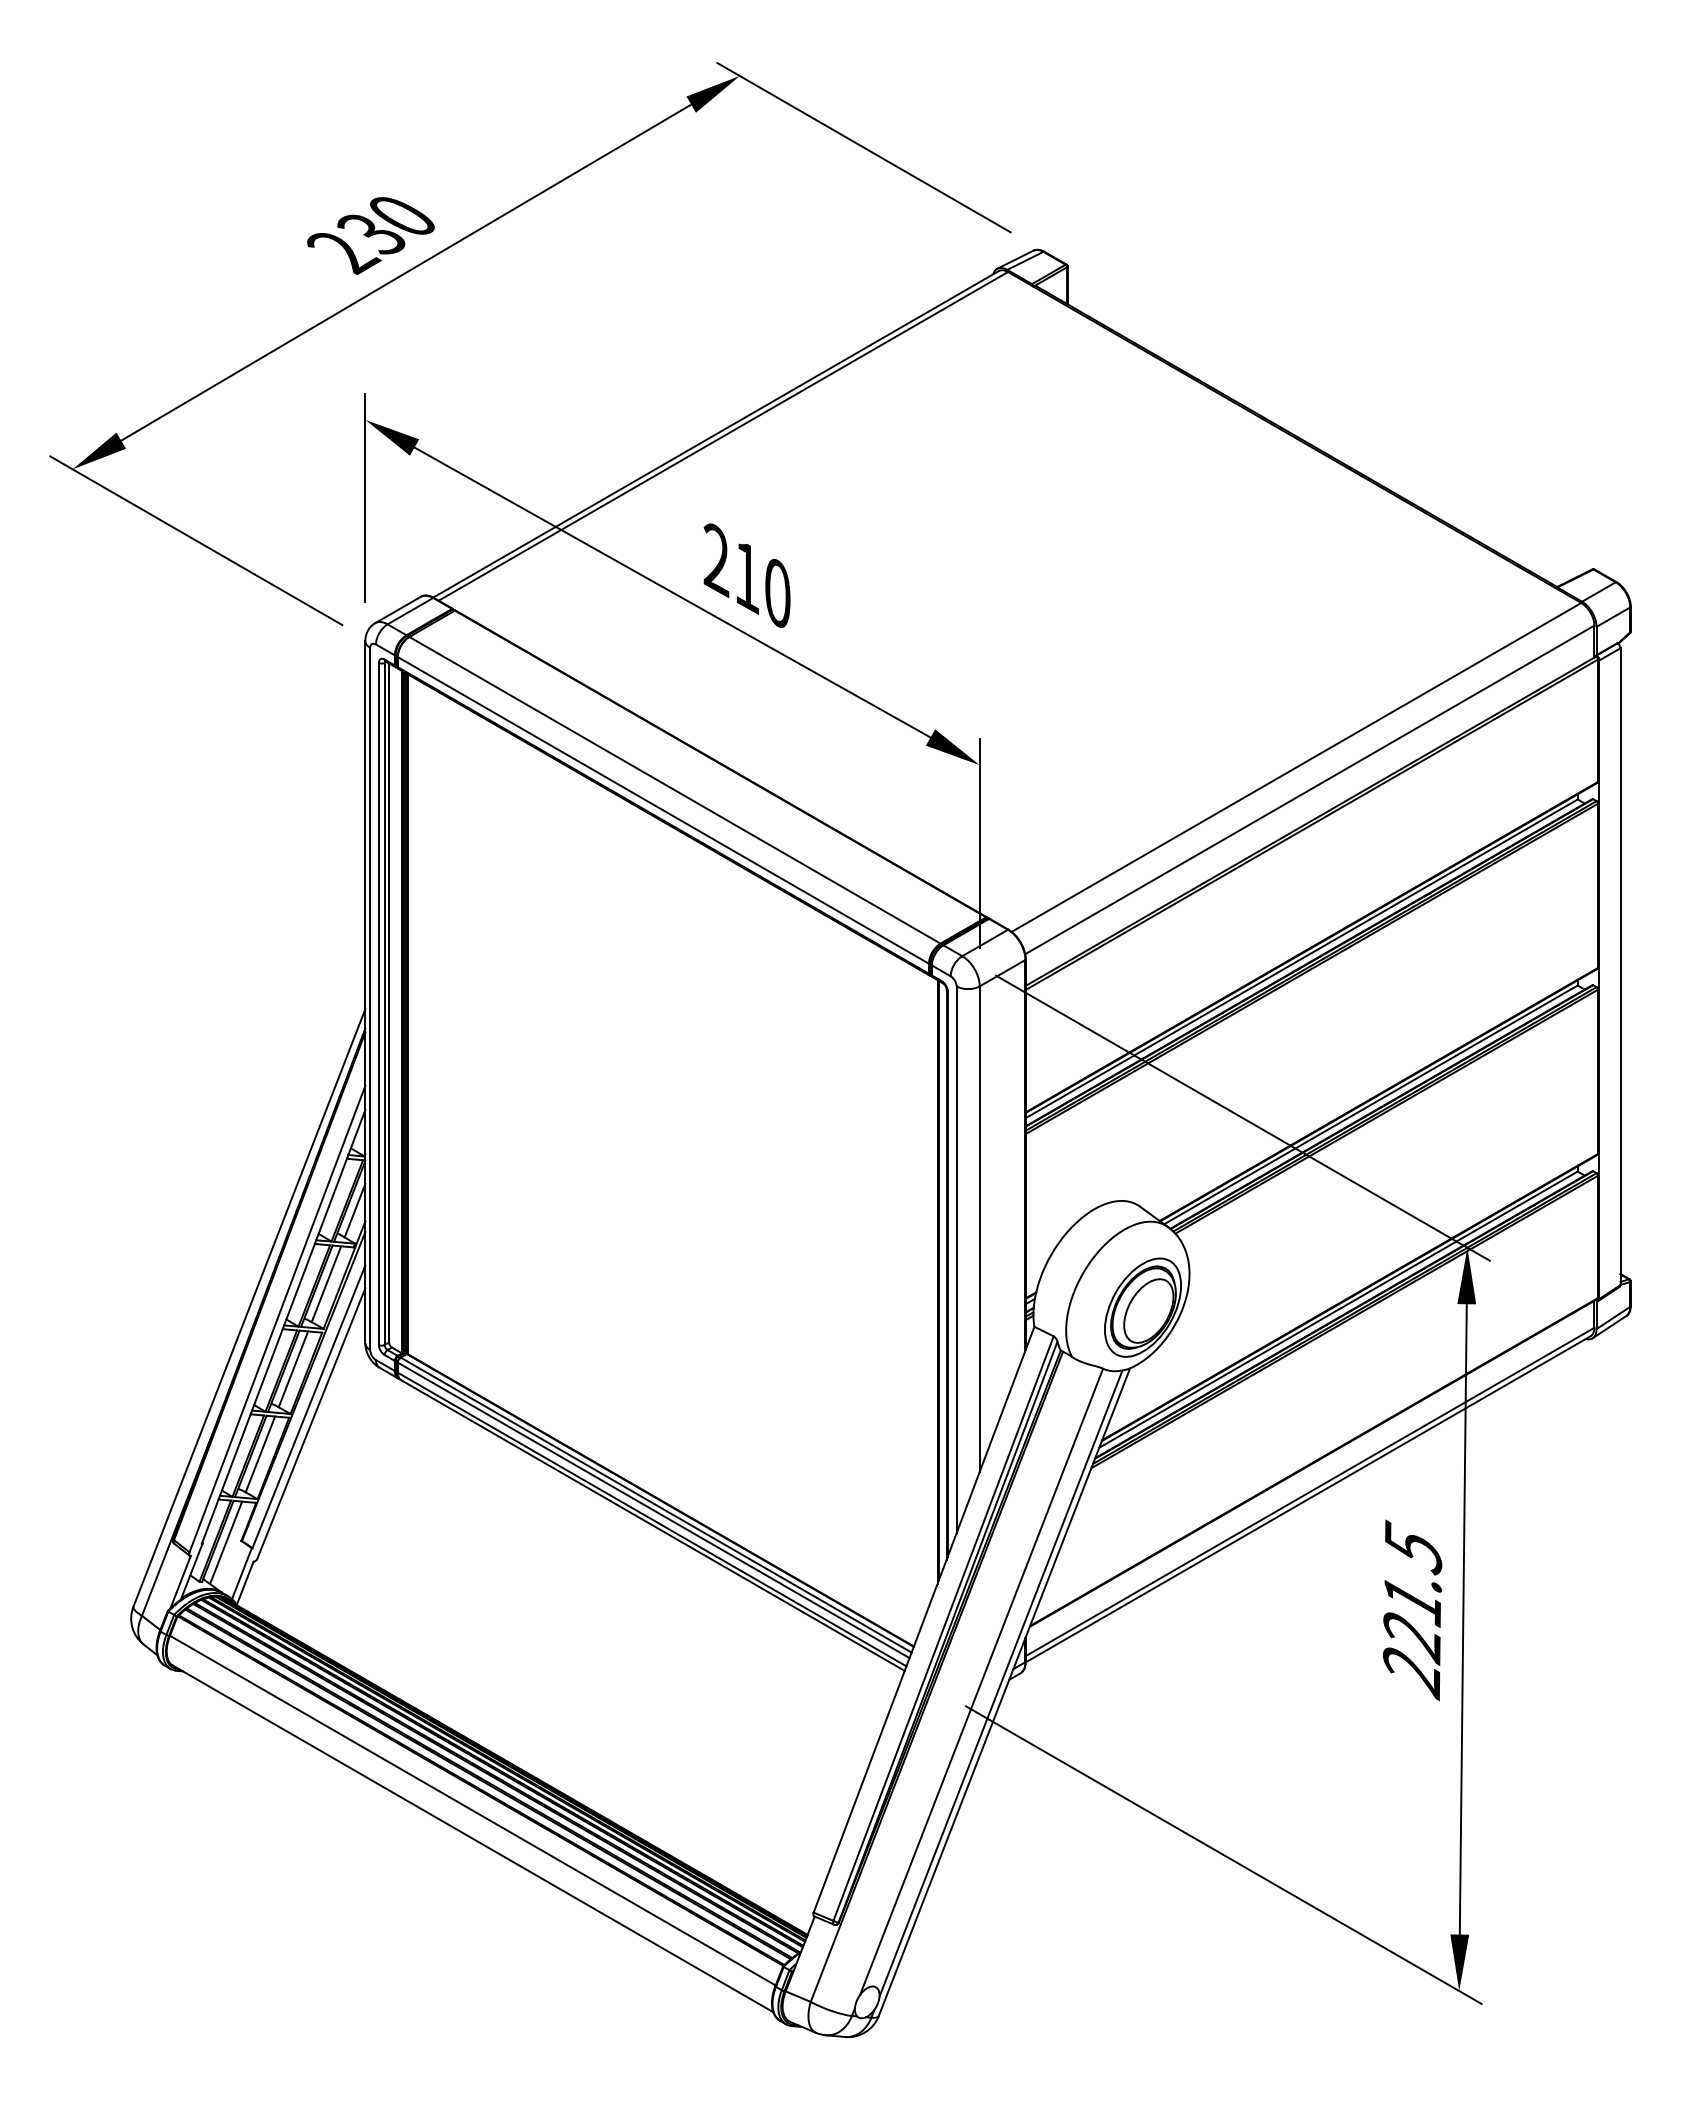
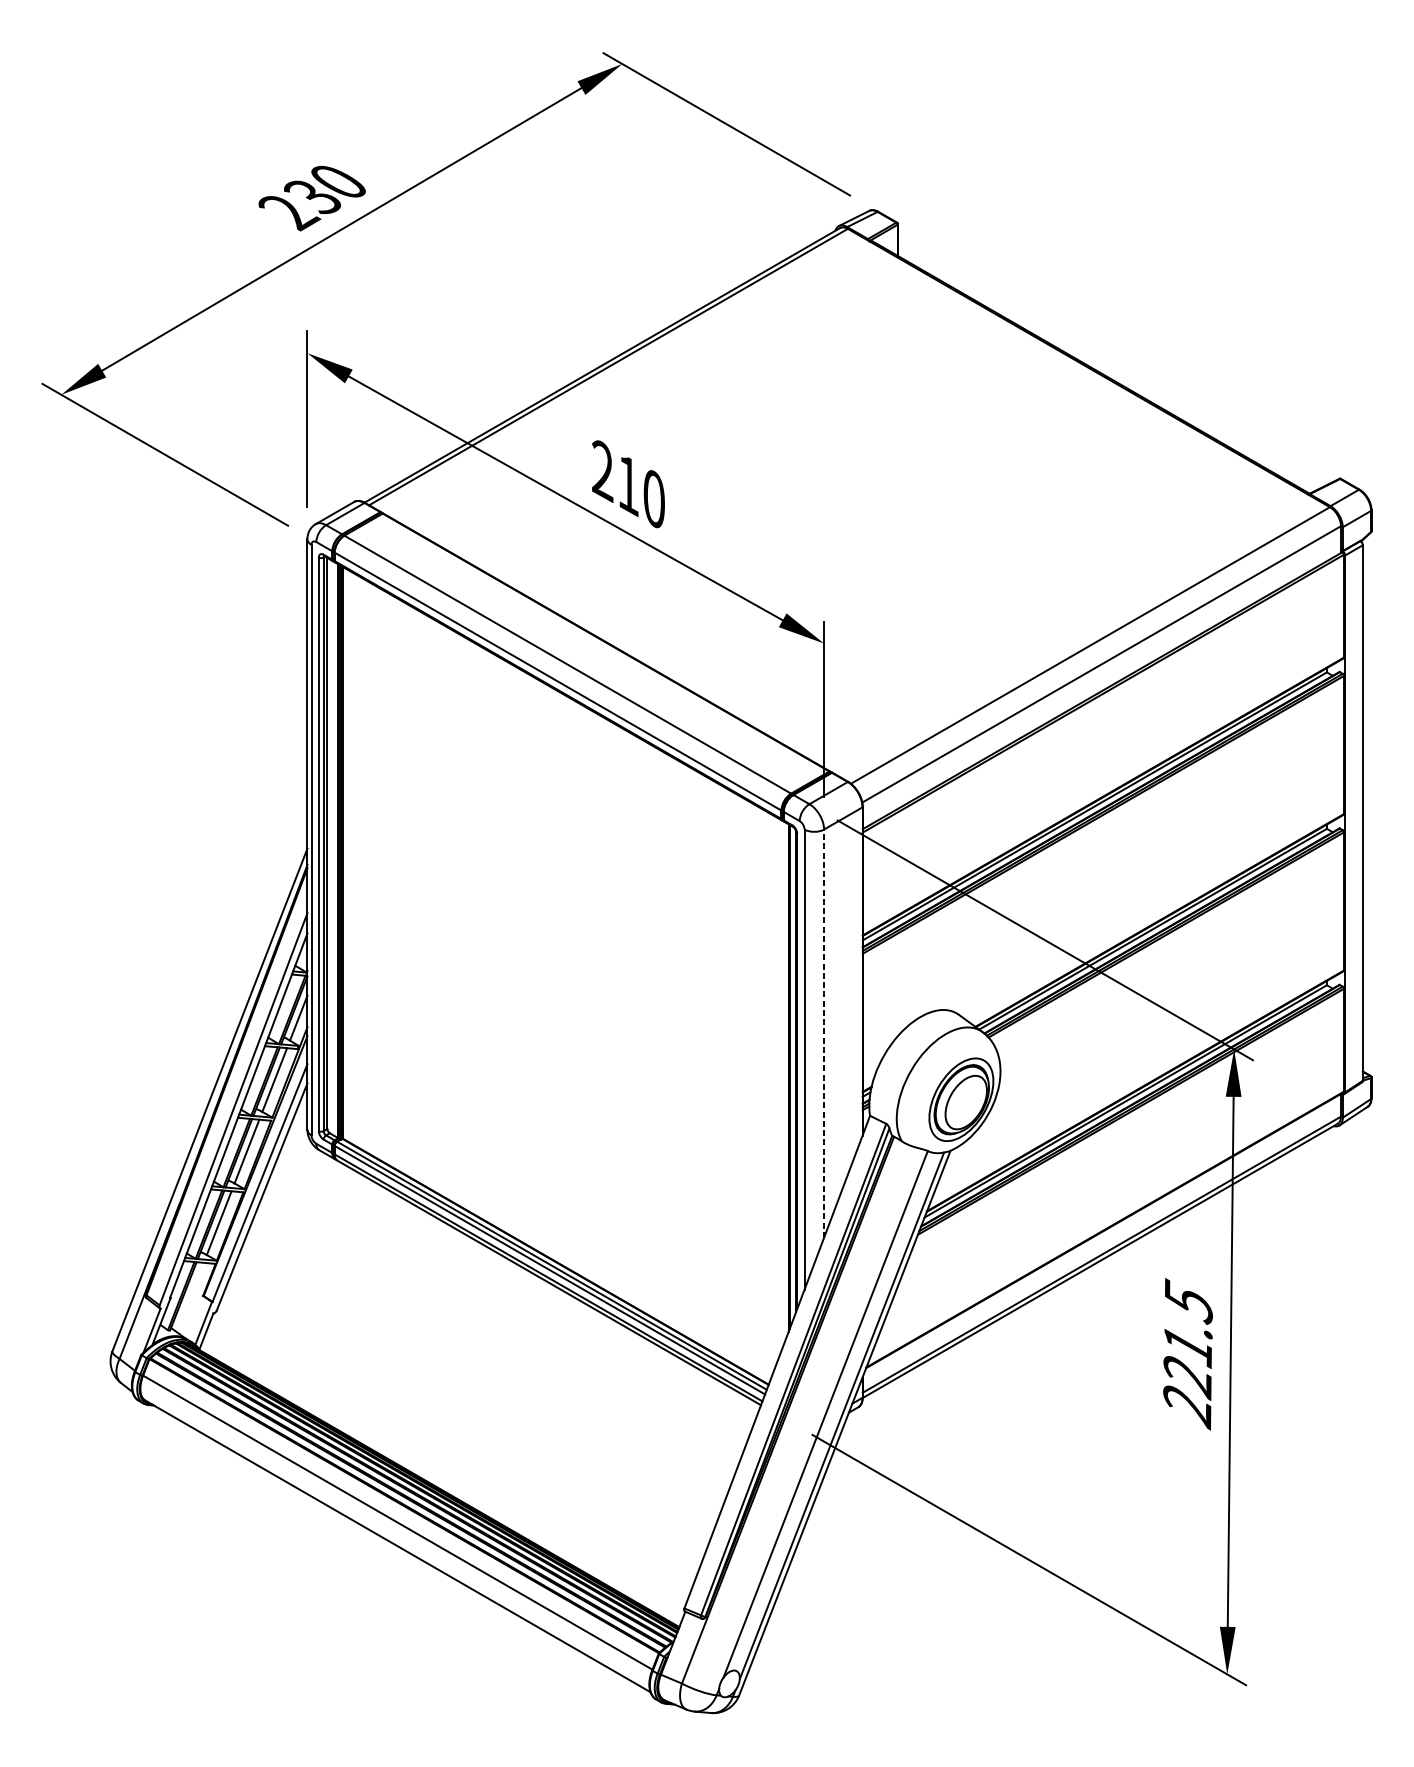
line: (979, 1229) -> (823, 1034), solid -> dashed
line: (226, 1542) -> (190, 1297), removed

